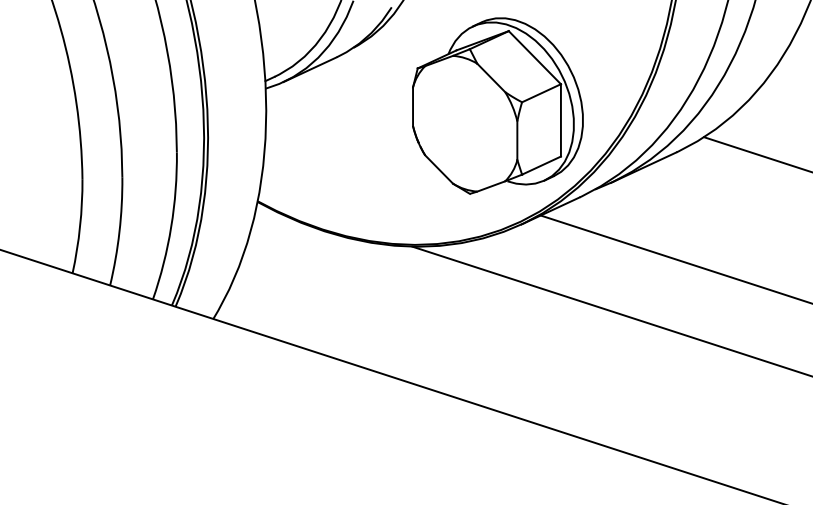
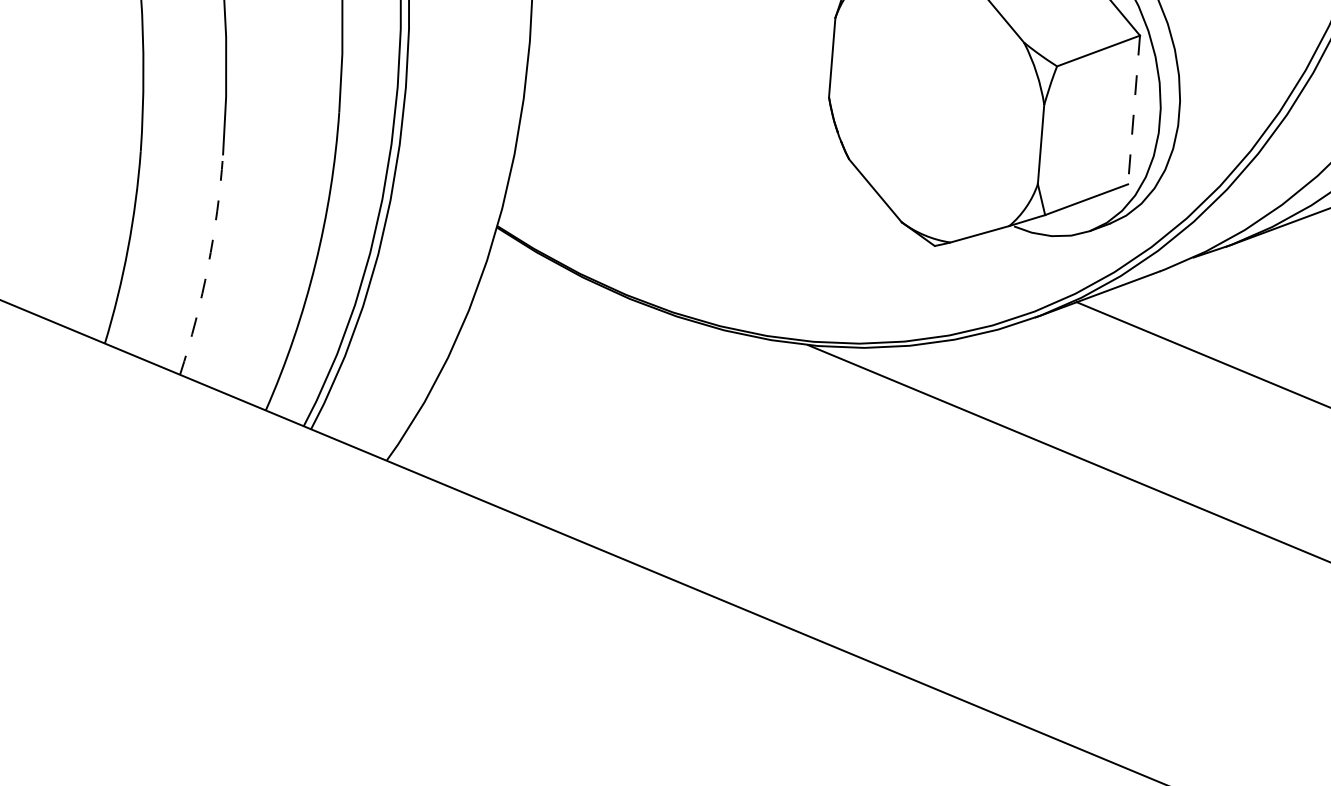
line: (560, 120) -> (1133, 110), solid -> dashed
arc: (119, 231) -> (208, 265), solid -> dashed

